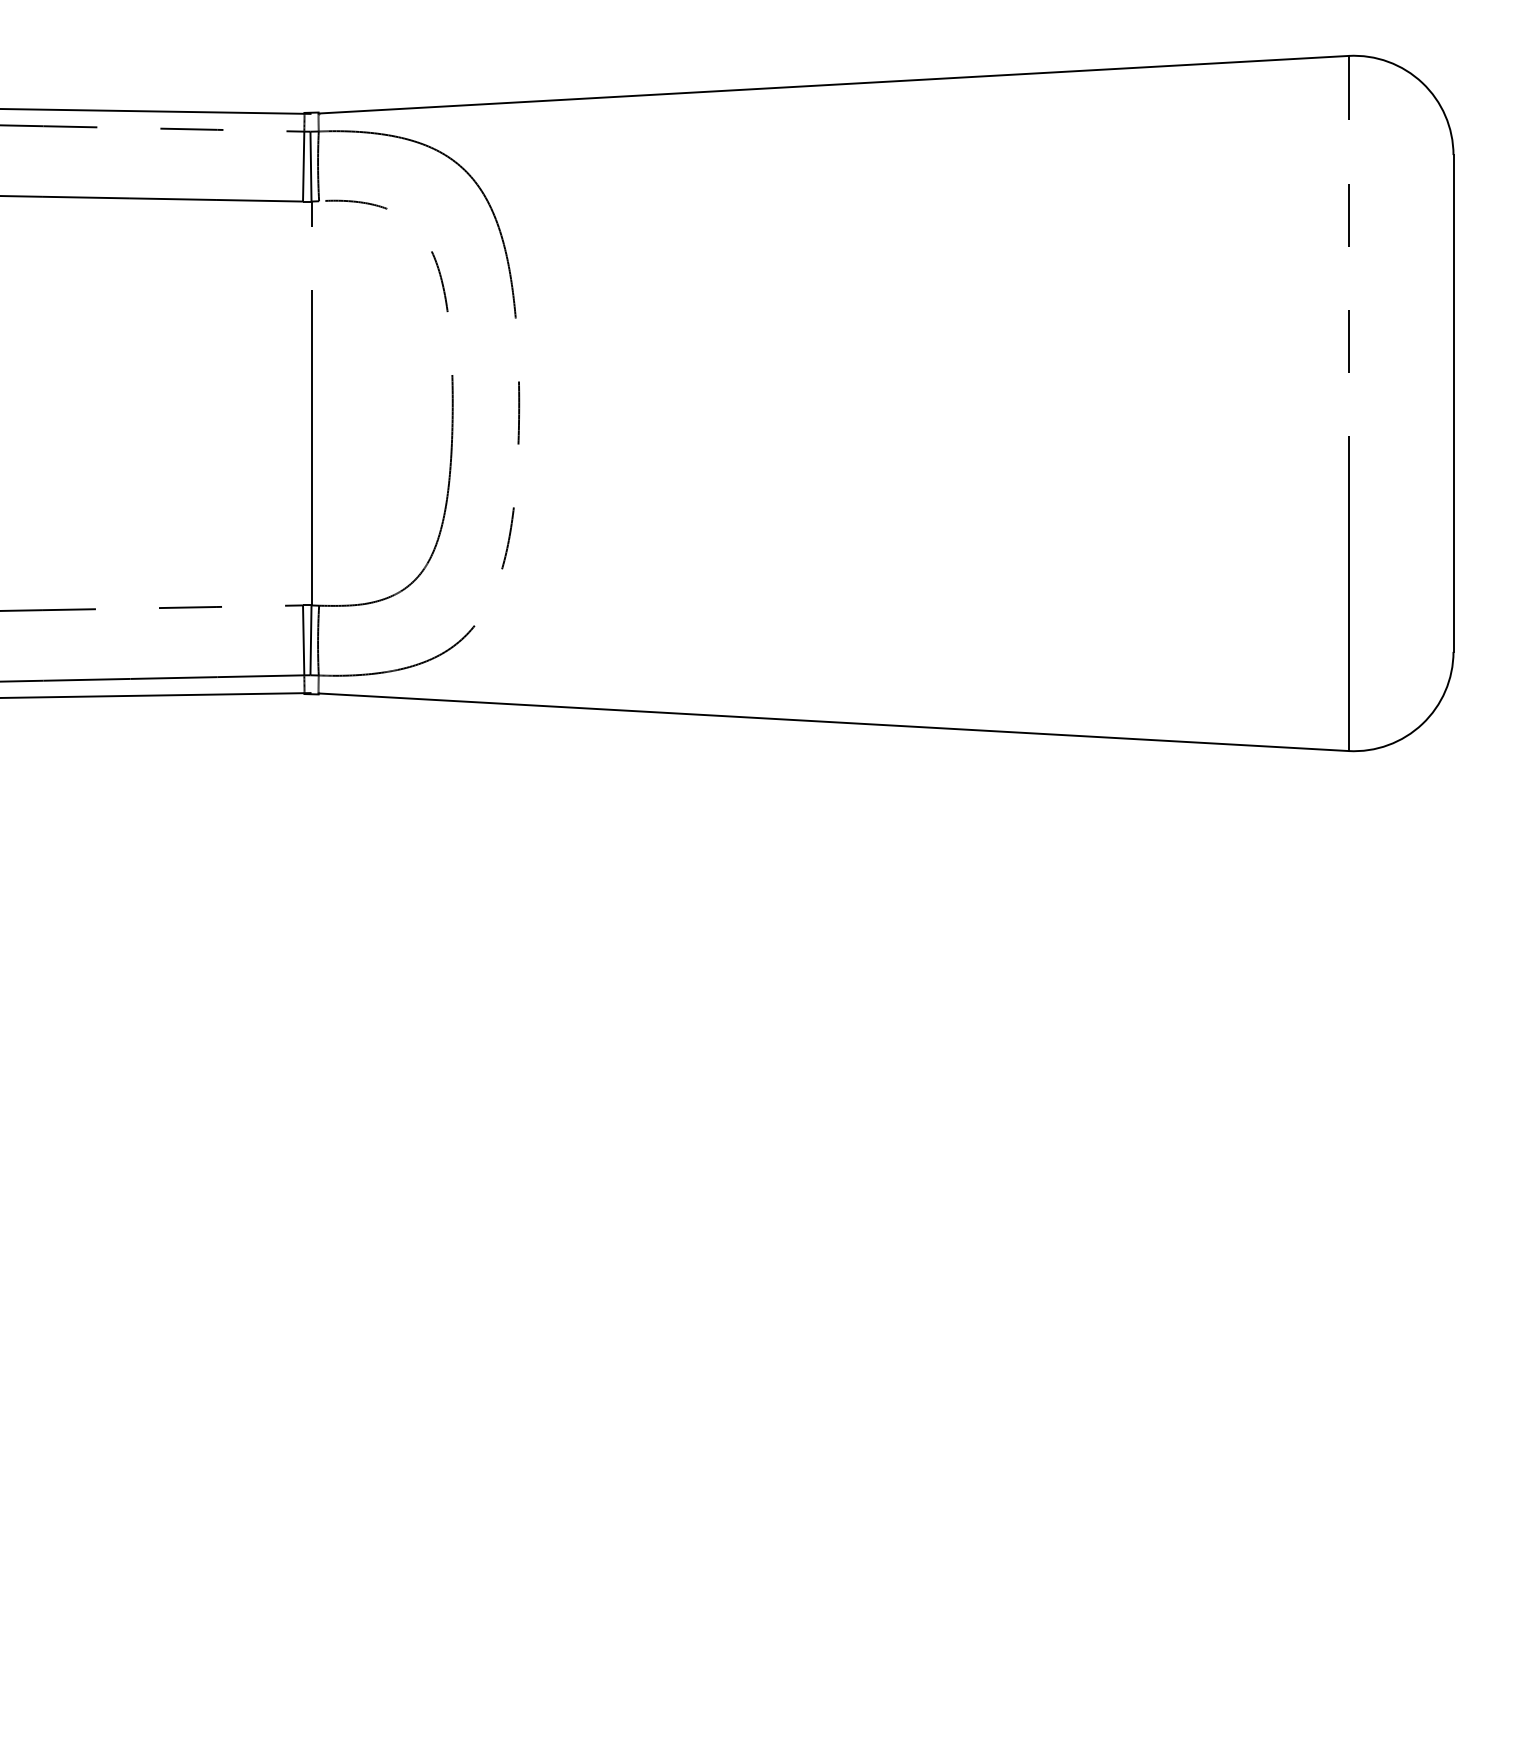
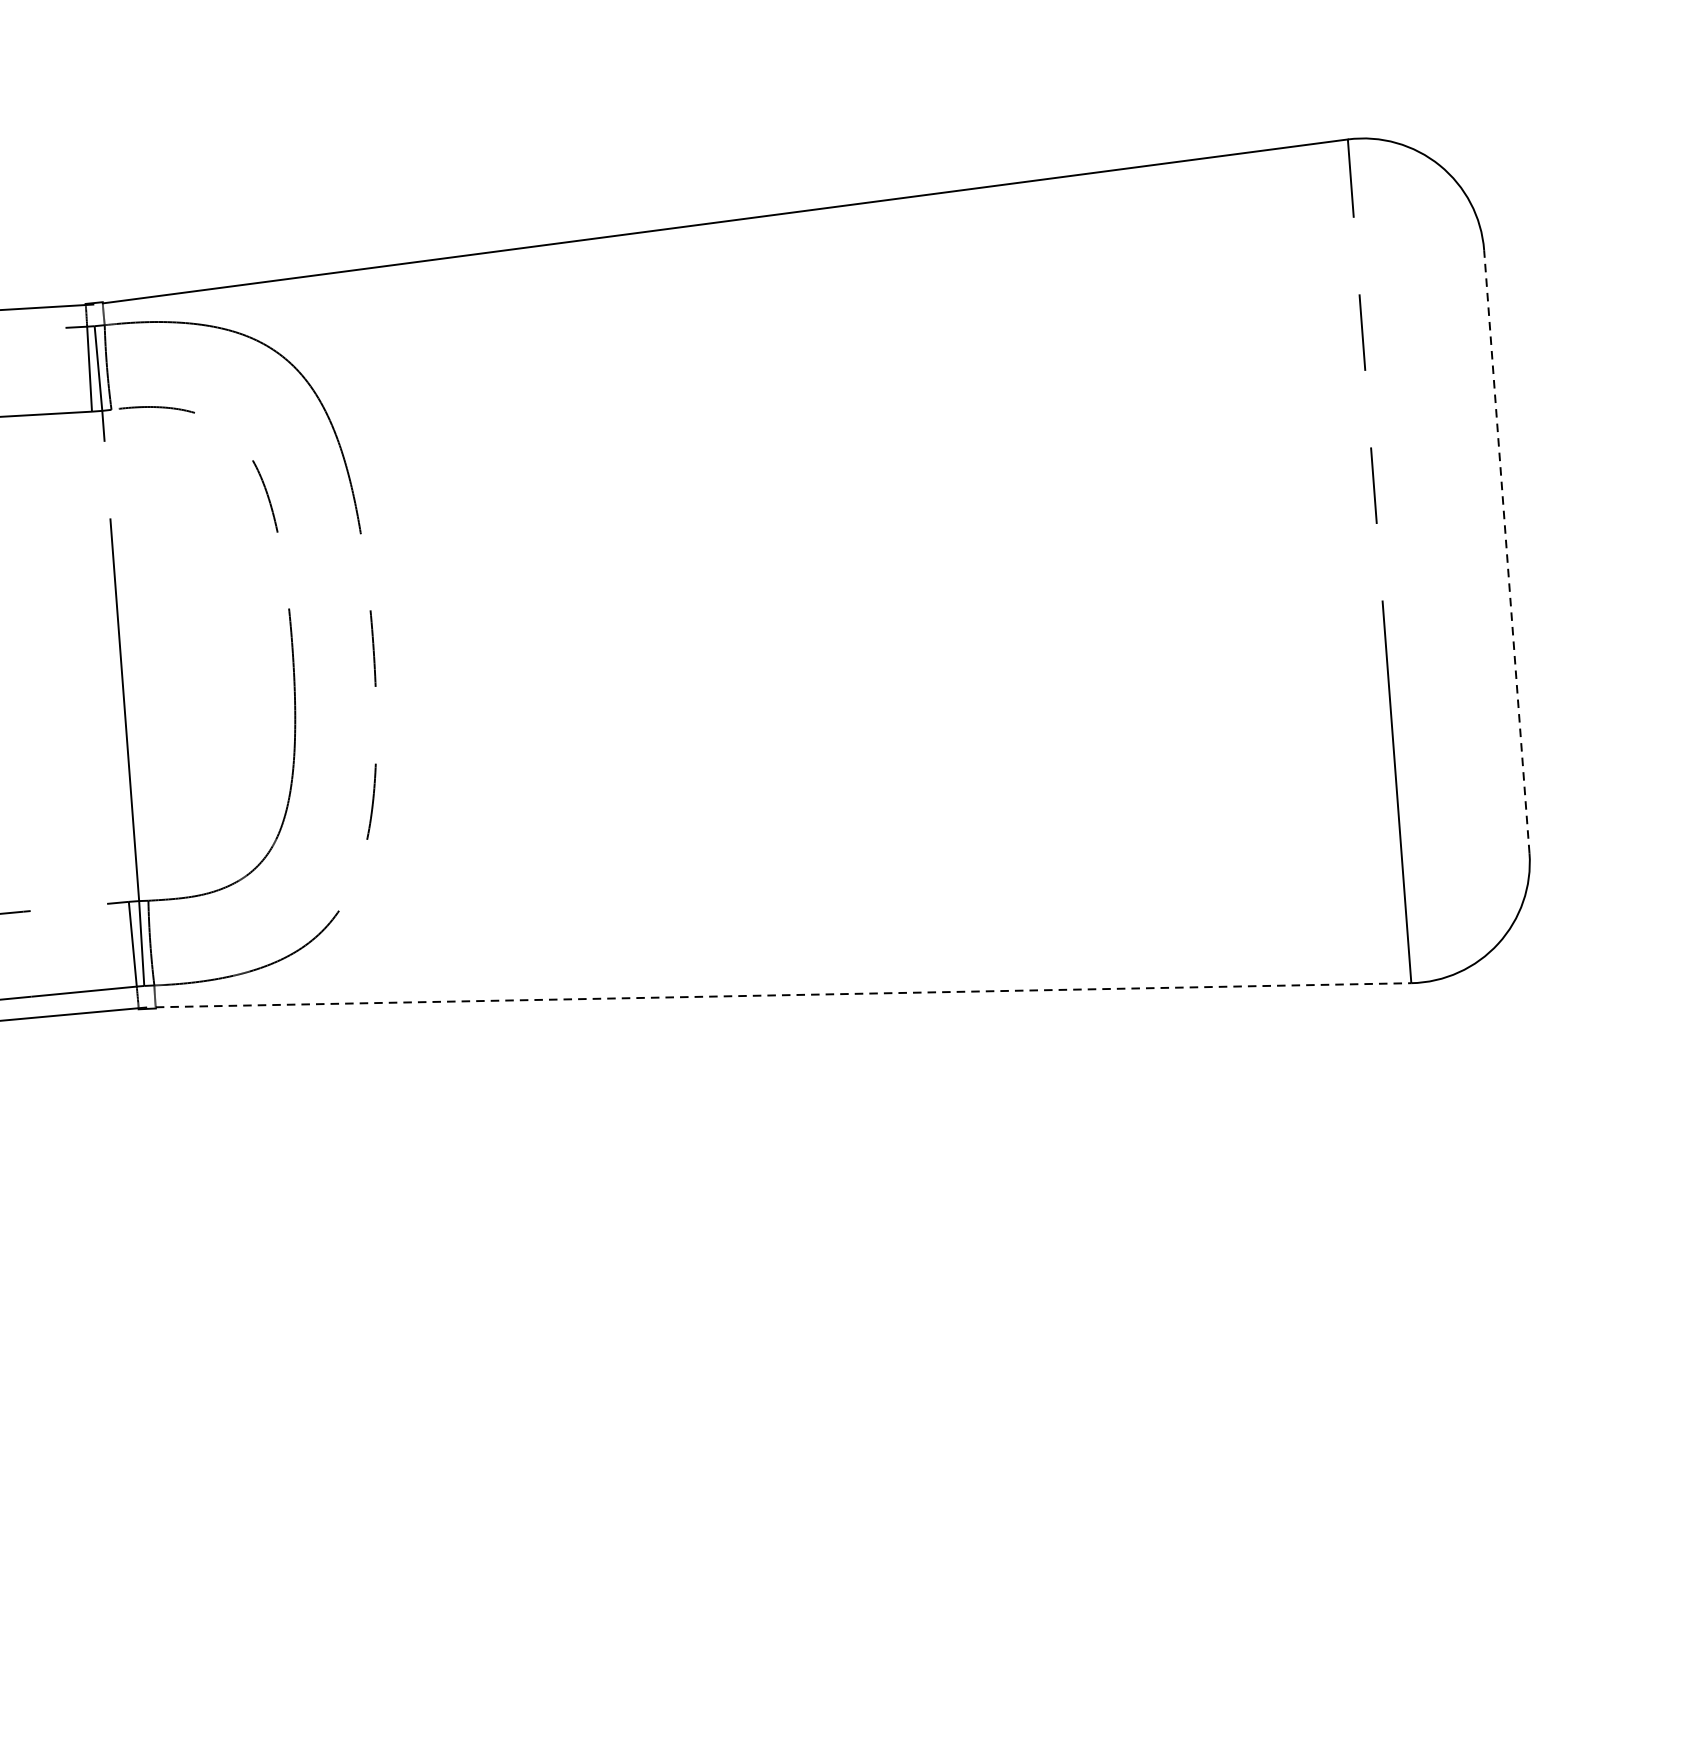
line: (1453, 403) -> (1506, 551), solid -> dashed
line: (833, 722) -> (783, 995), solid -> dashed

